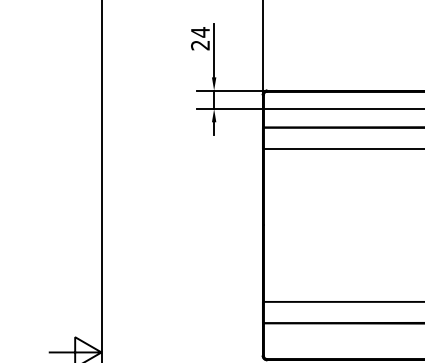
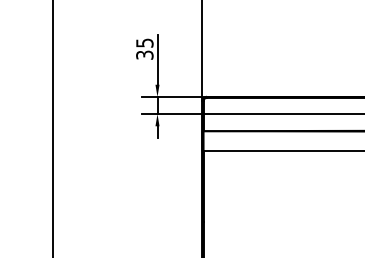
text: (200, 38) -> (144, 48), 24 -> 35

